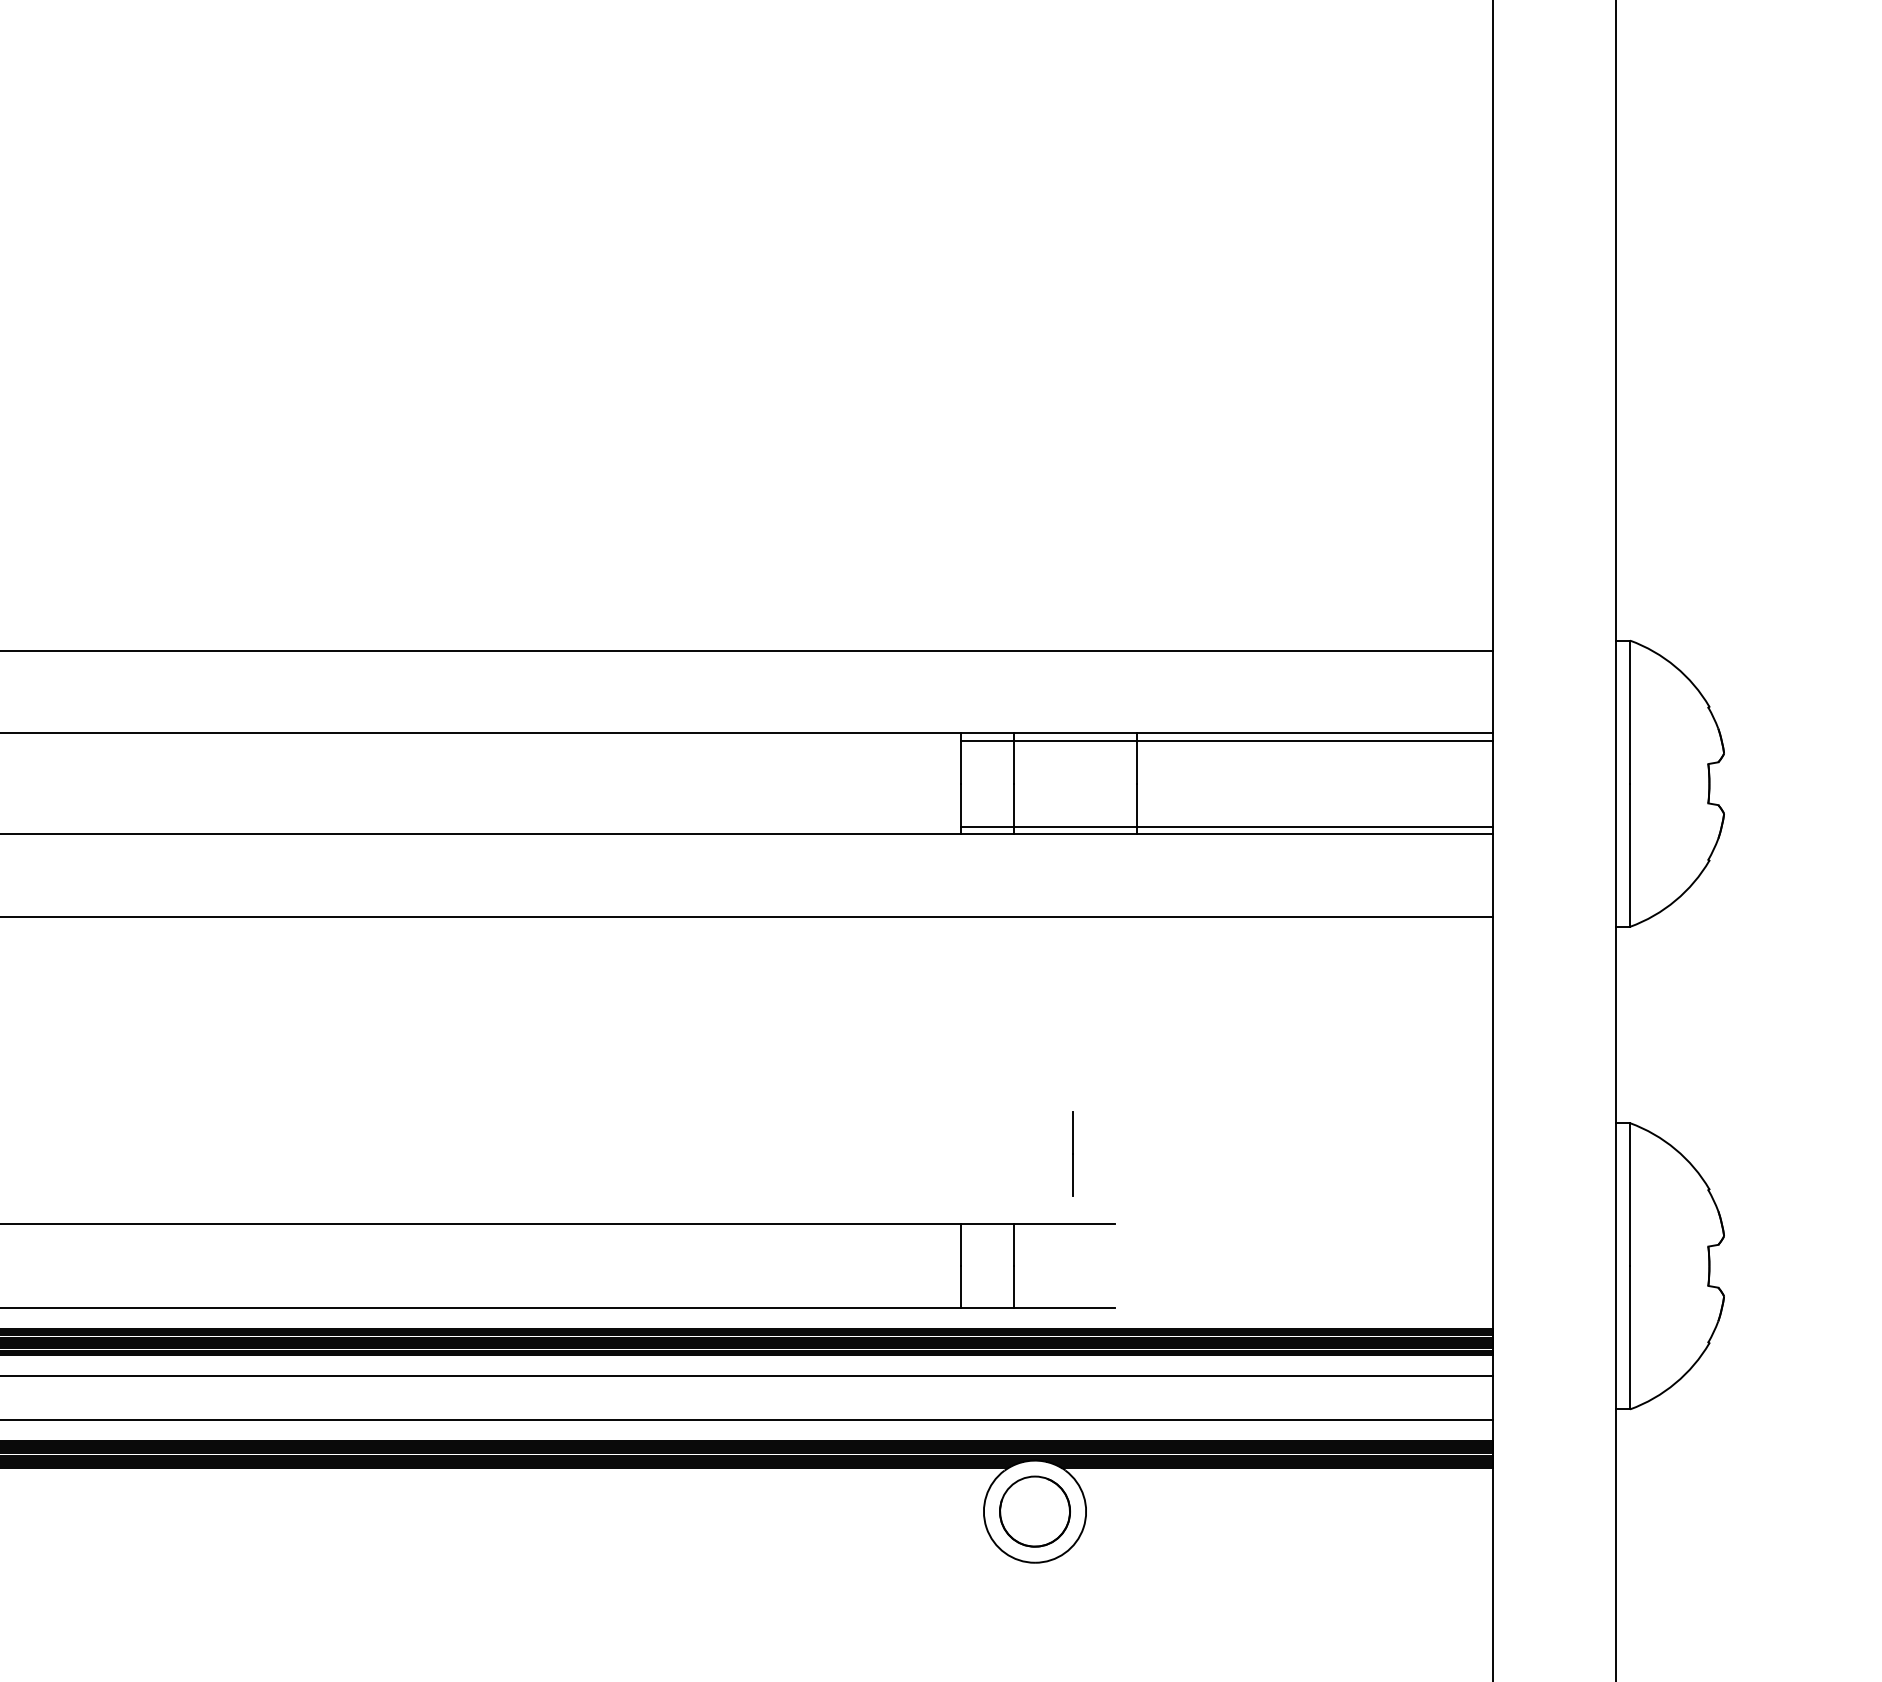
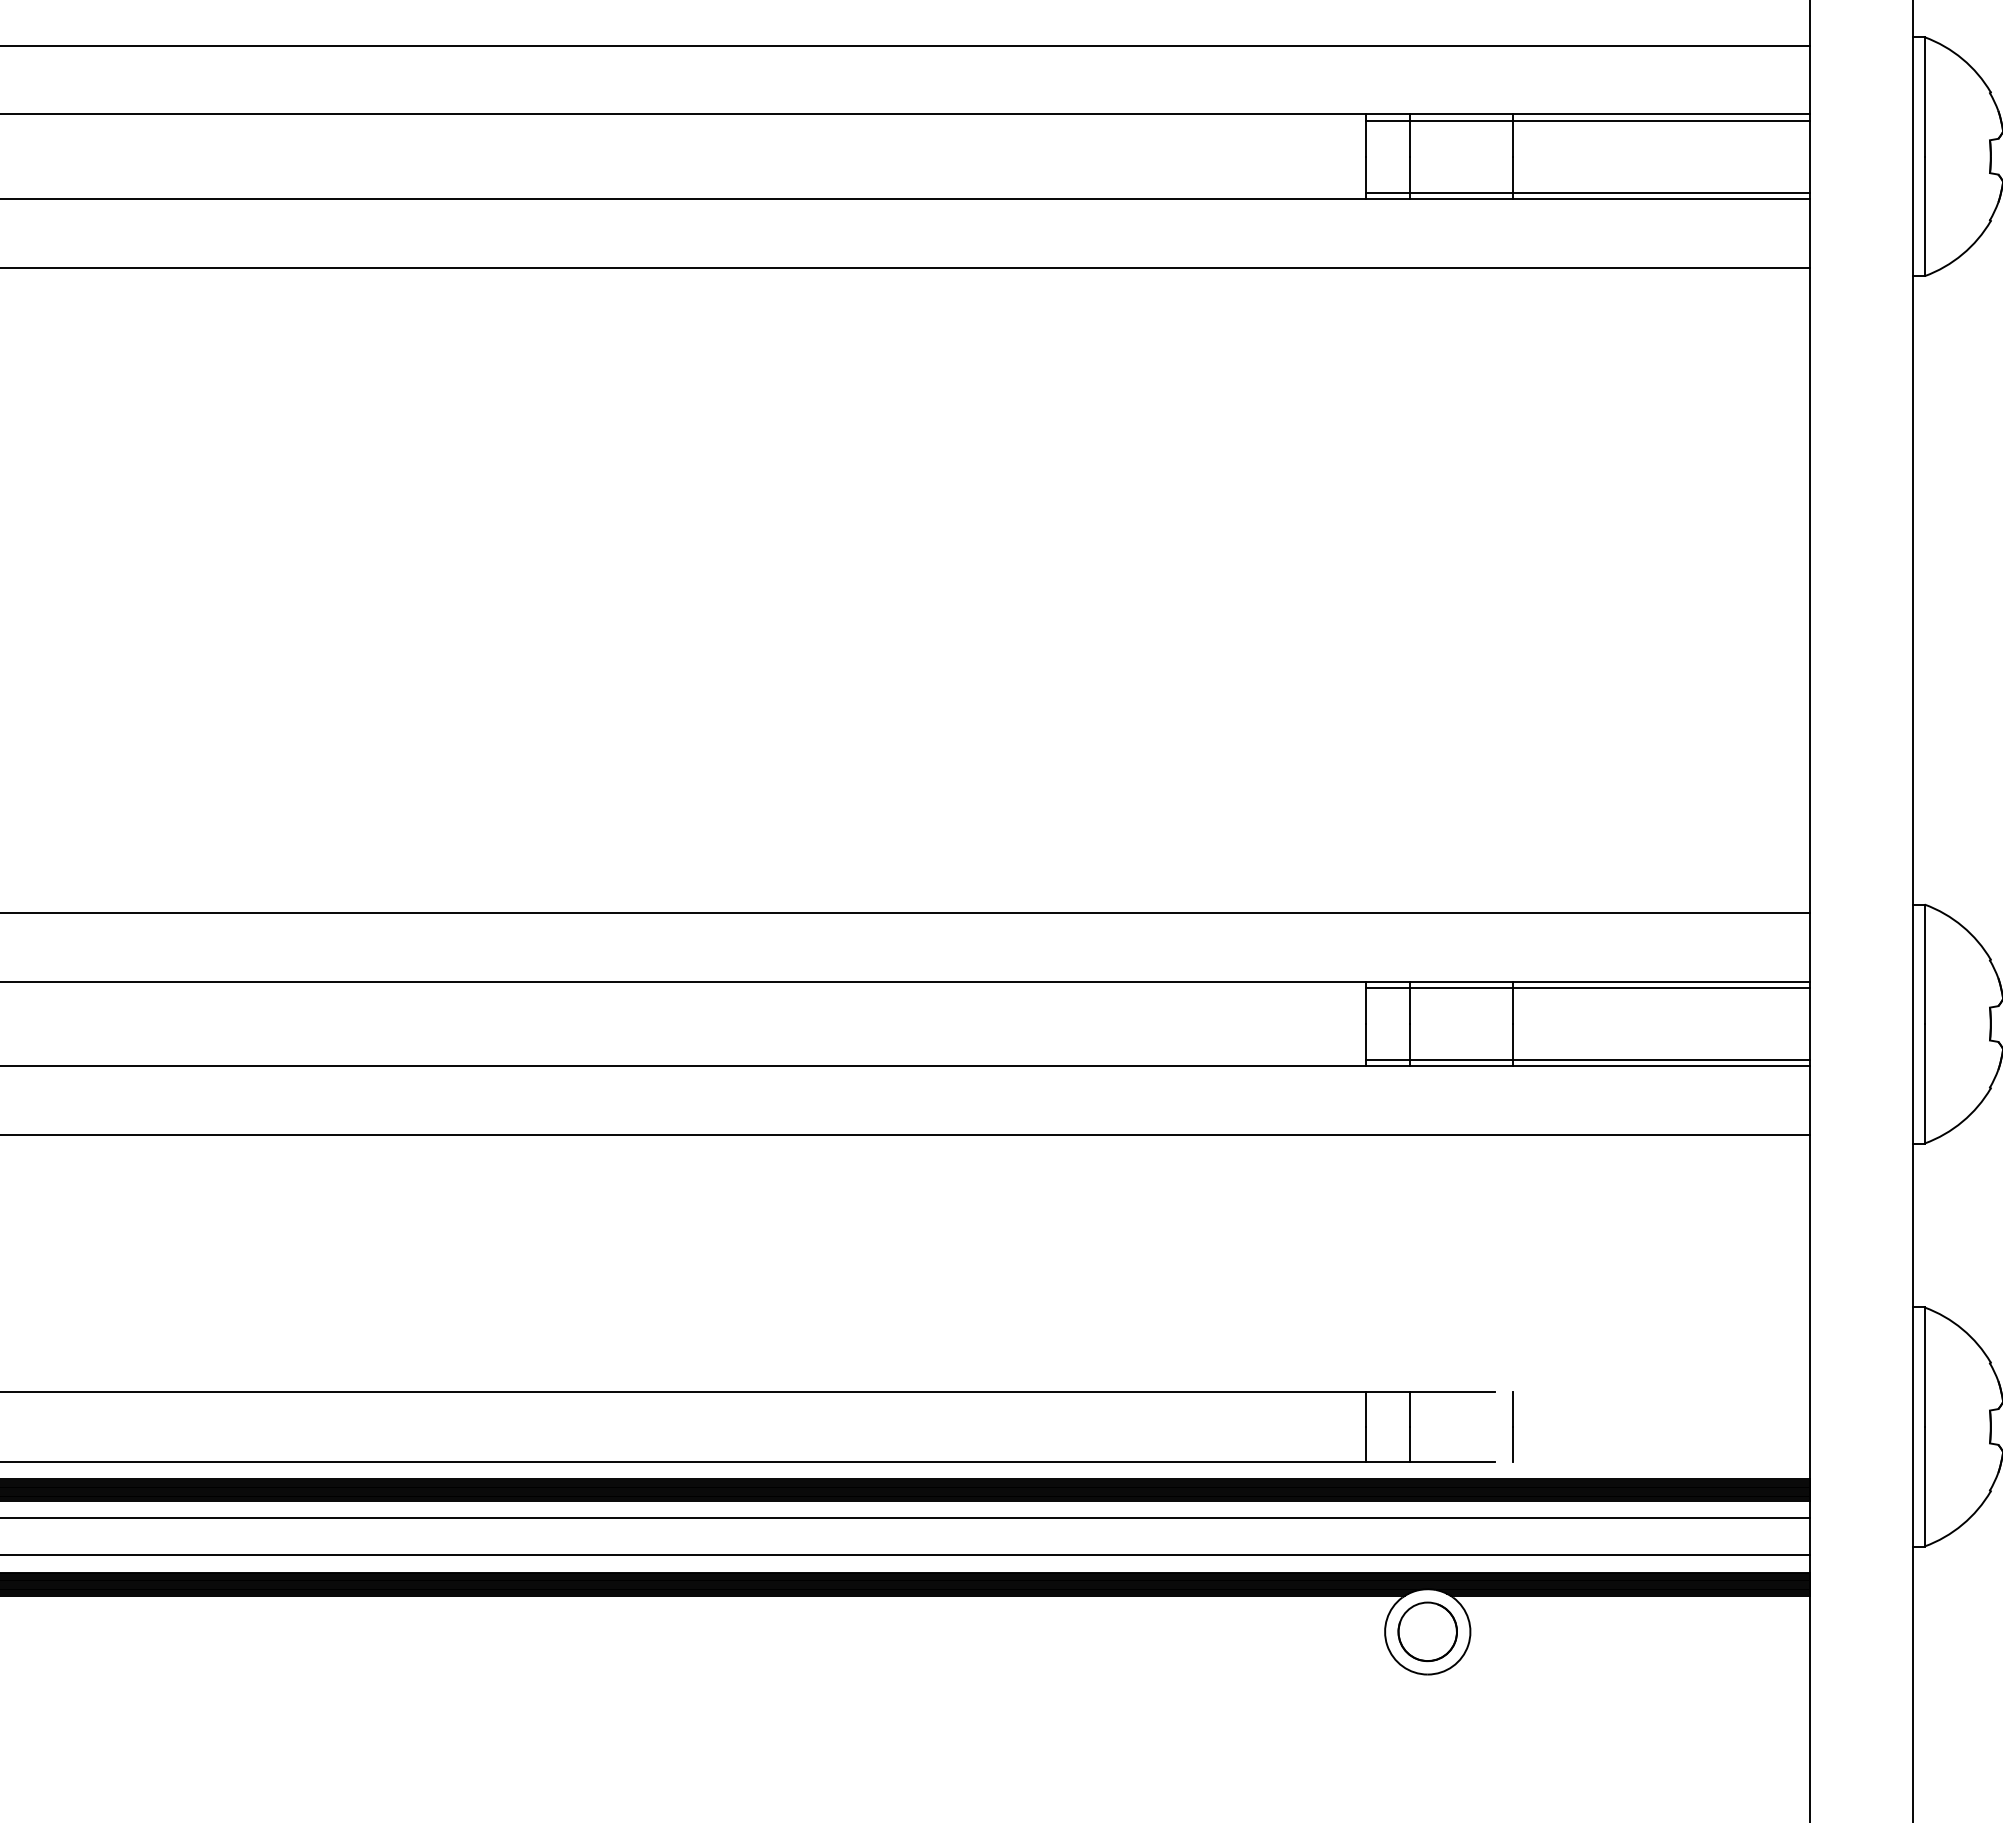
line: (1071, 1153) -> (1512, 1426), moved

